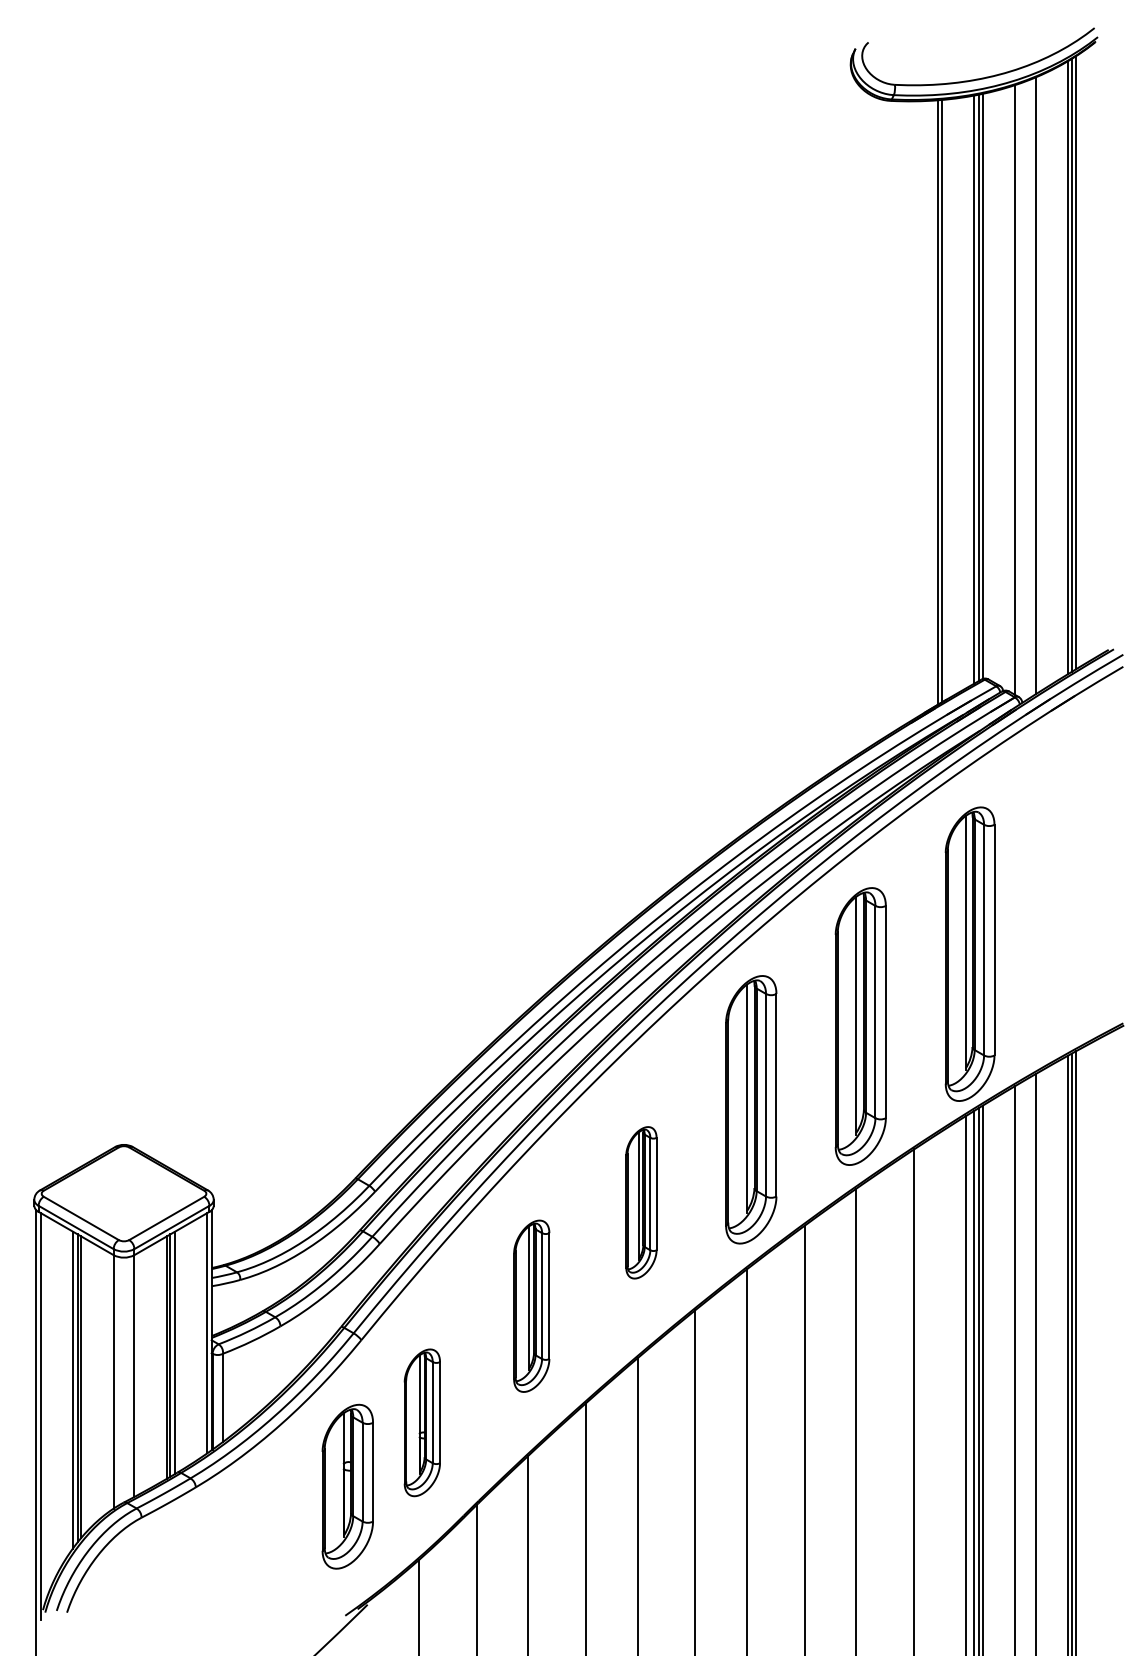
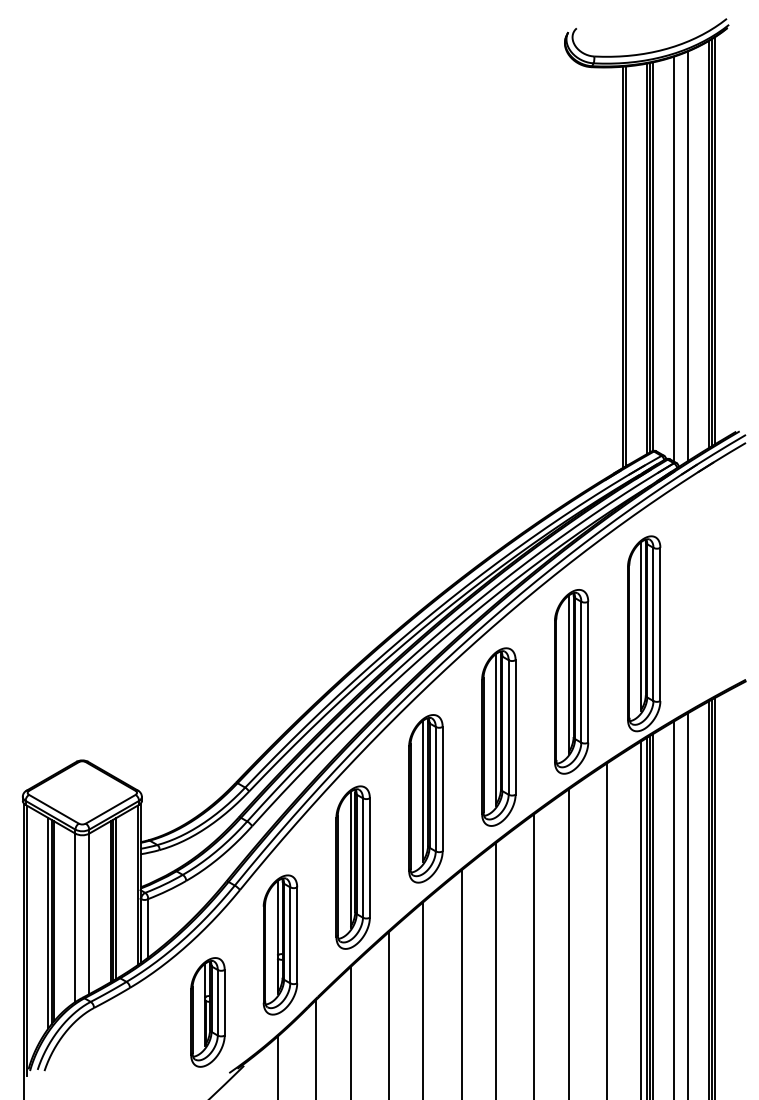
part: (640, 1202) -> (425, 798), size x1.67
part: (530, 1306) -> (352, 867), size x1.43
part: (422, 1422) -> (280, 944), size x1.43
part: (347, 1486) -> (207, 1012), moved

